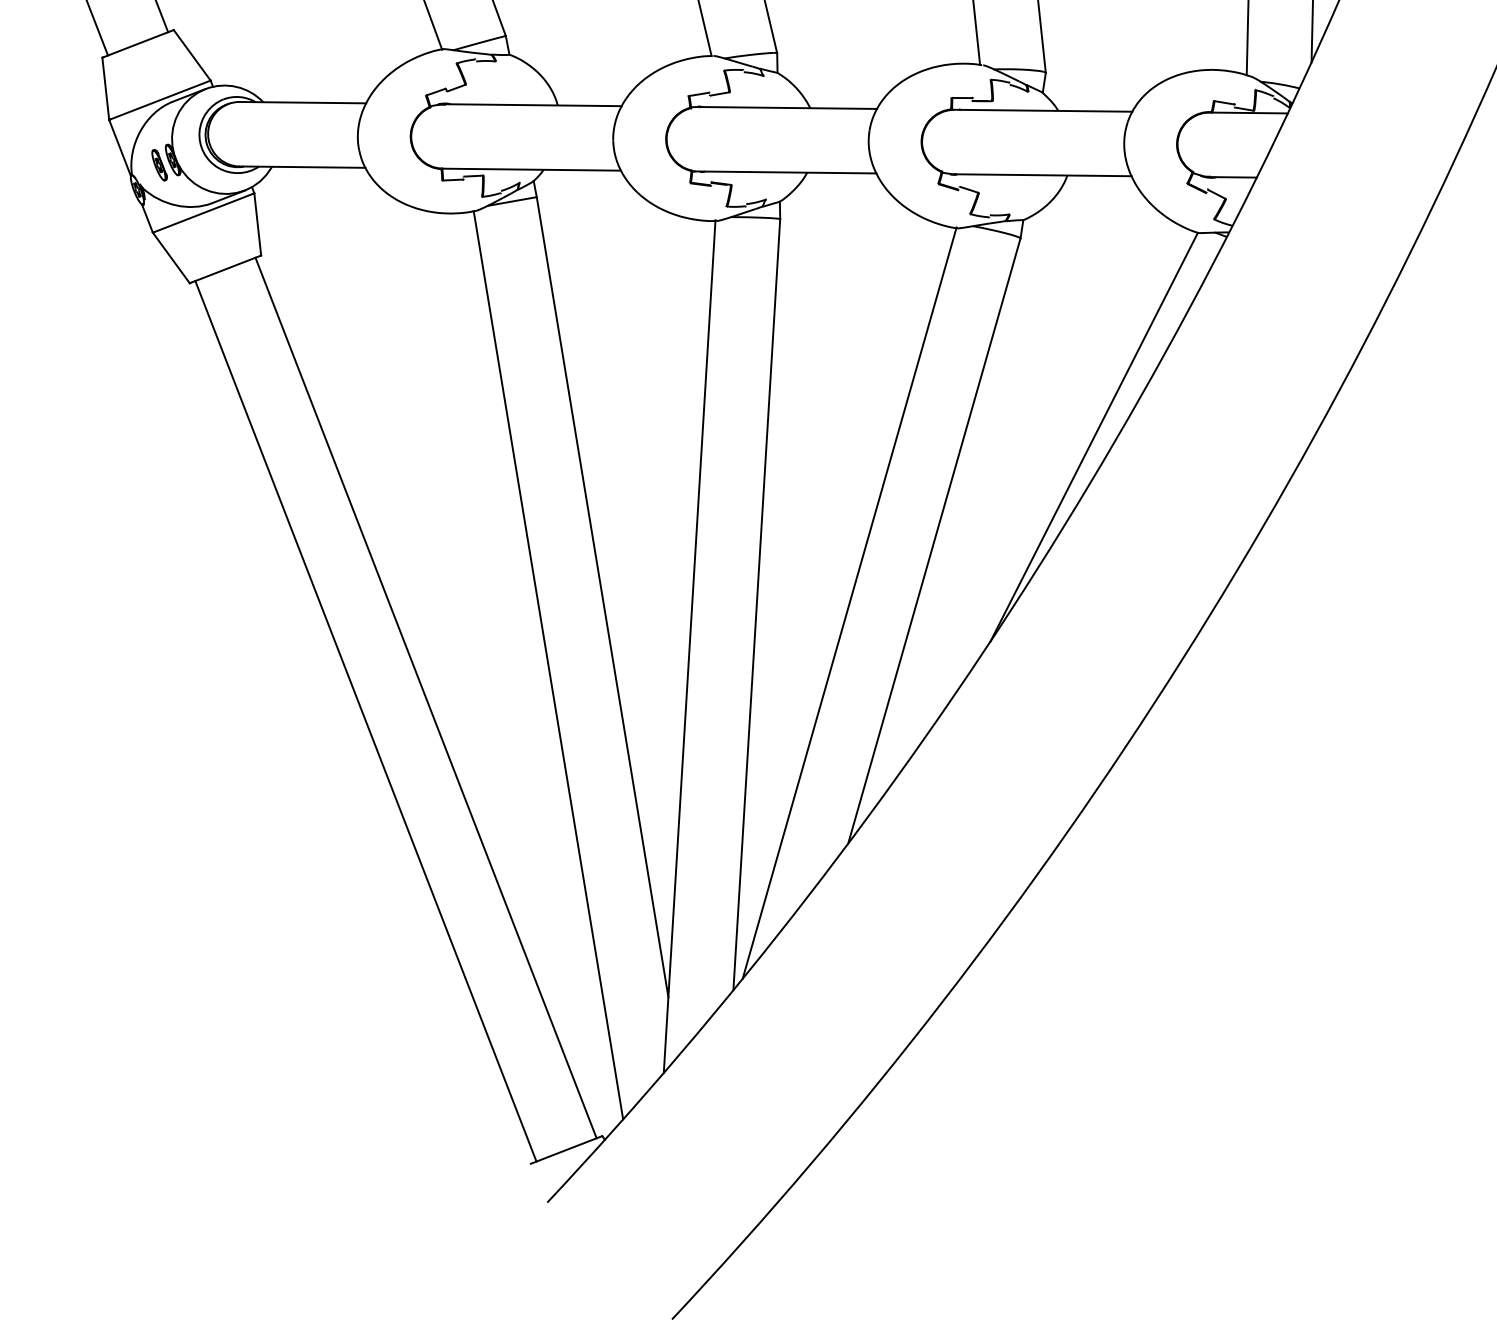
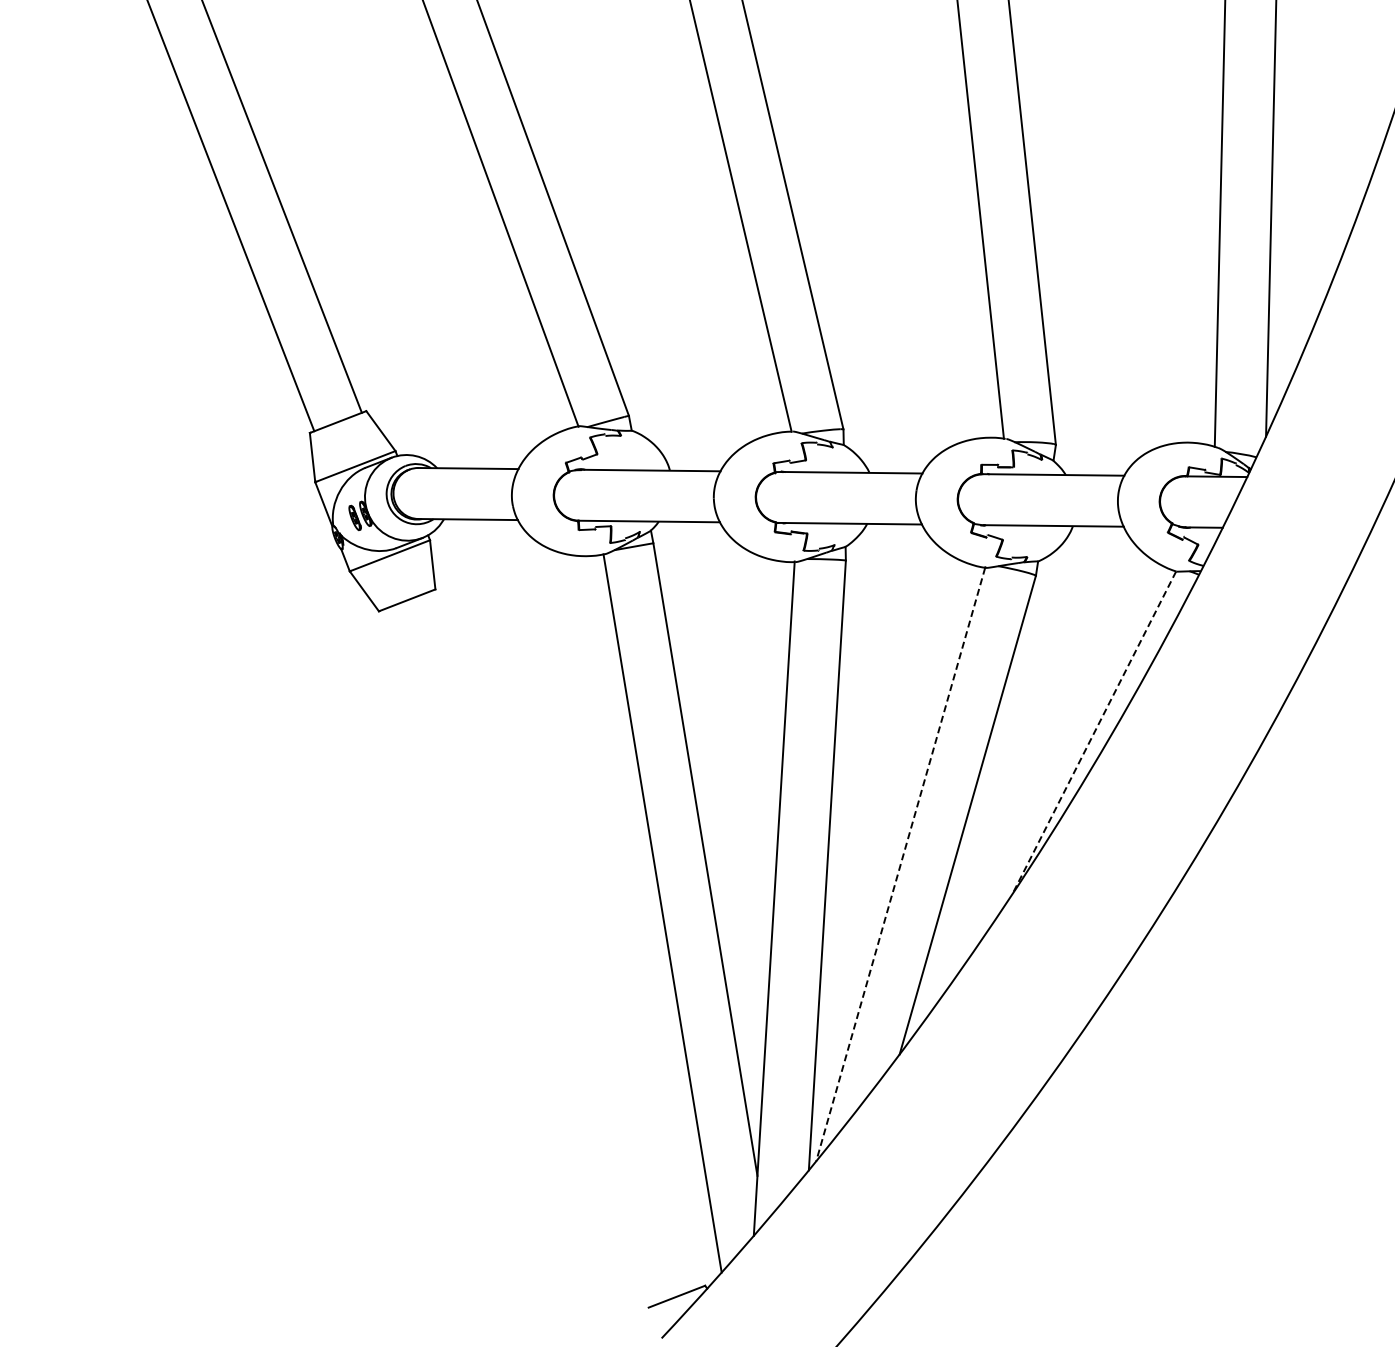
line: (1093, 437) -> (1093, 733), solid -> dashed
line: (849, 603) -> (900, 864), solid -> dashed
line: (425, 698) -> (565, 939), removed
line: (366, 721) -> (518, 957), removed

